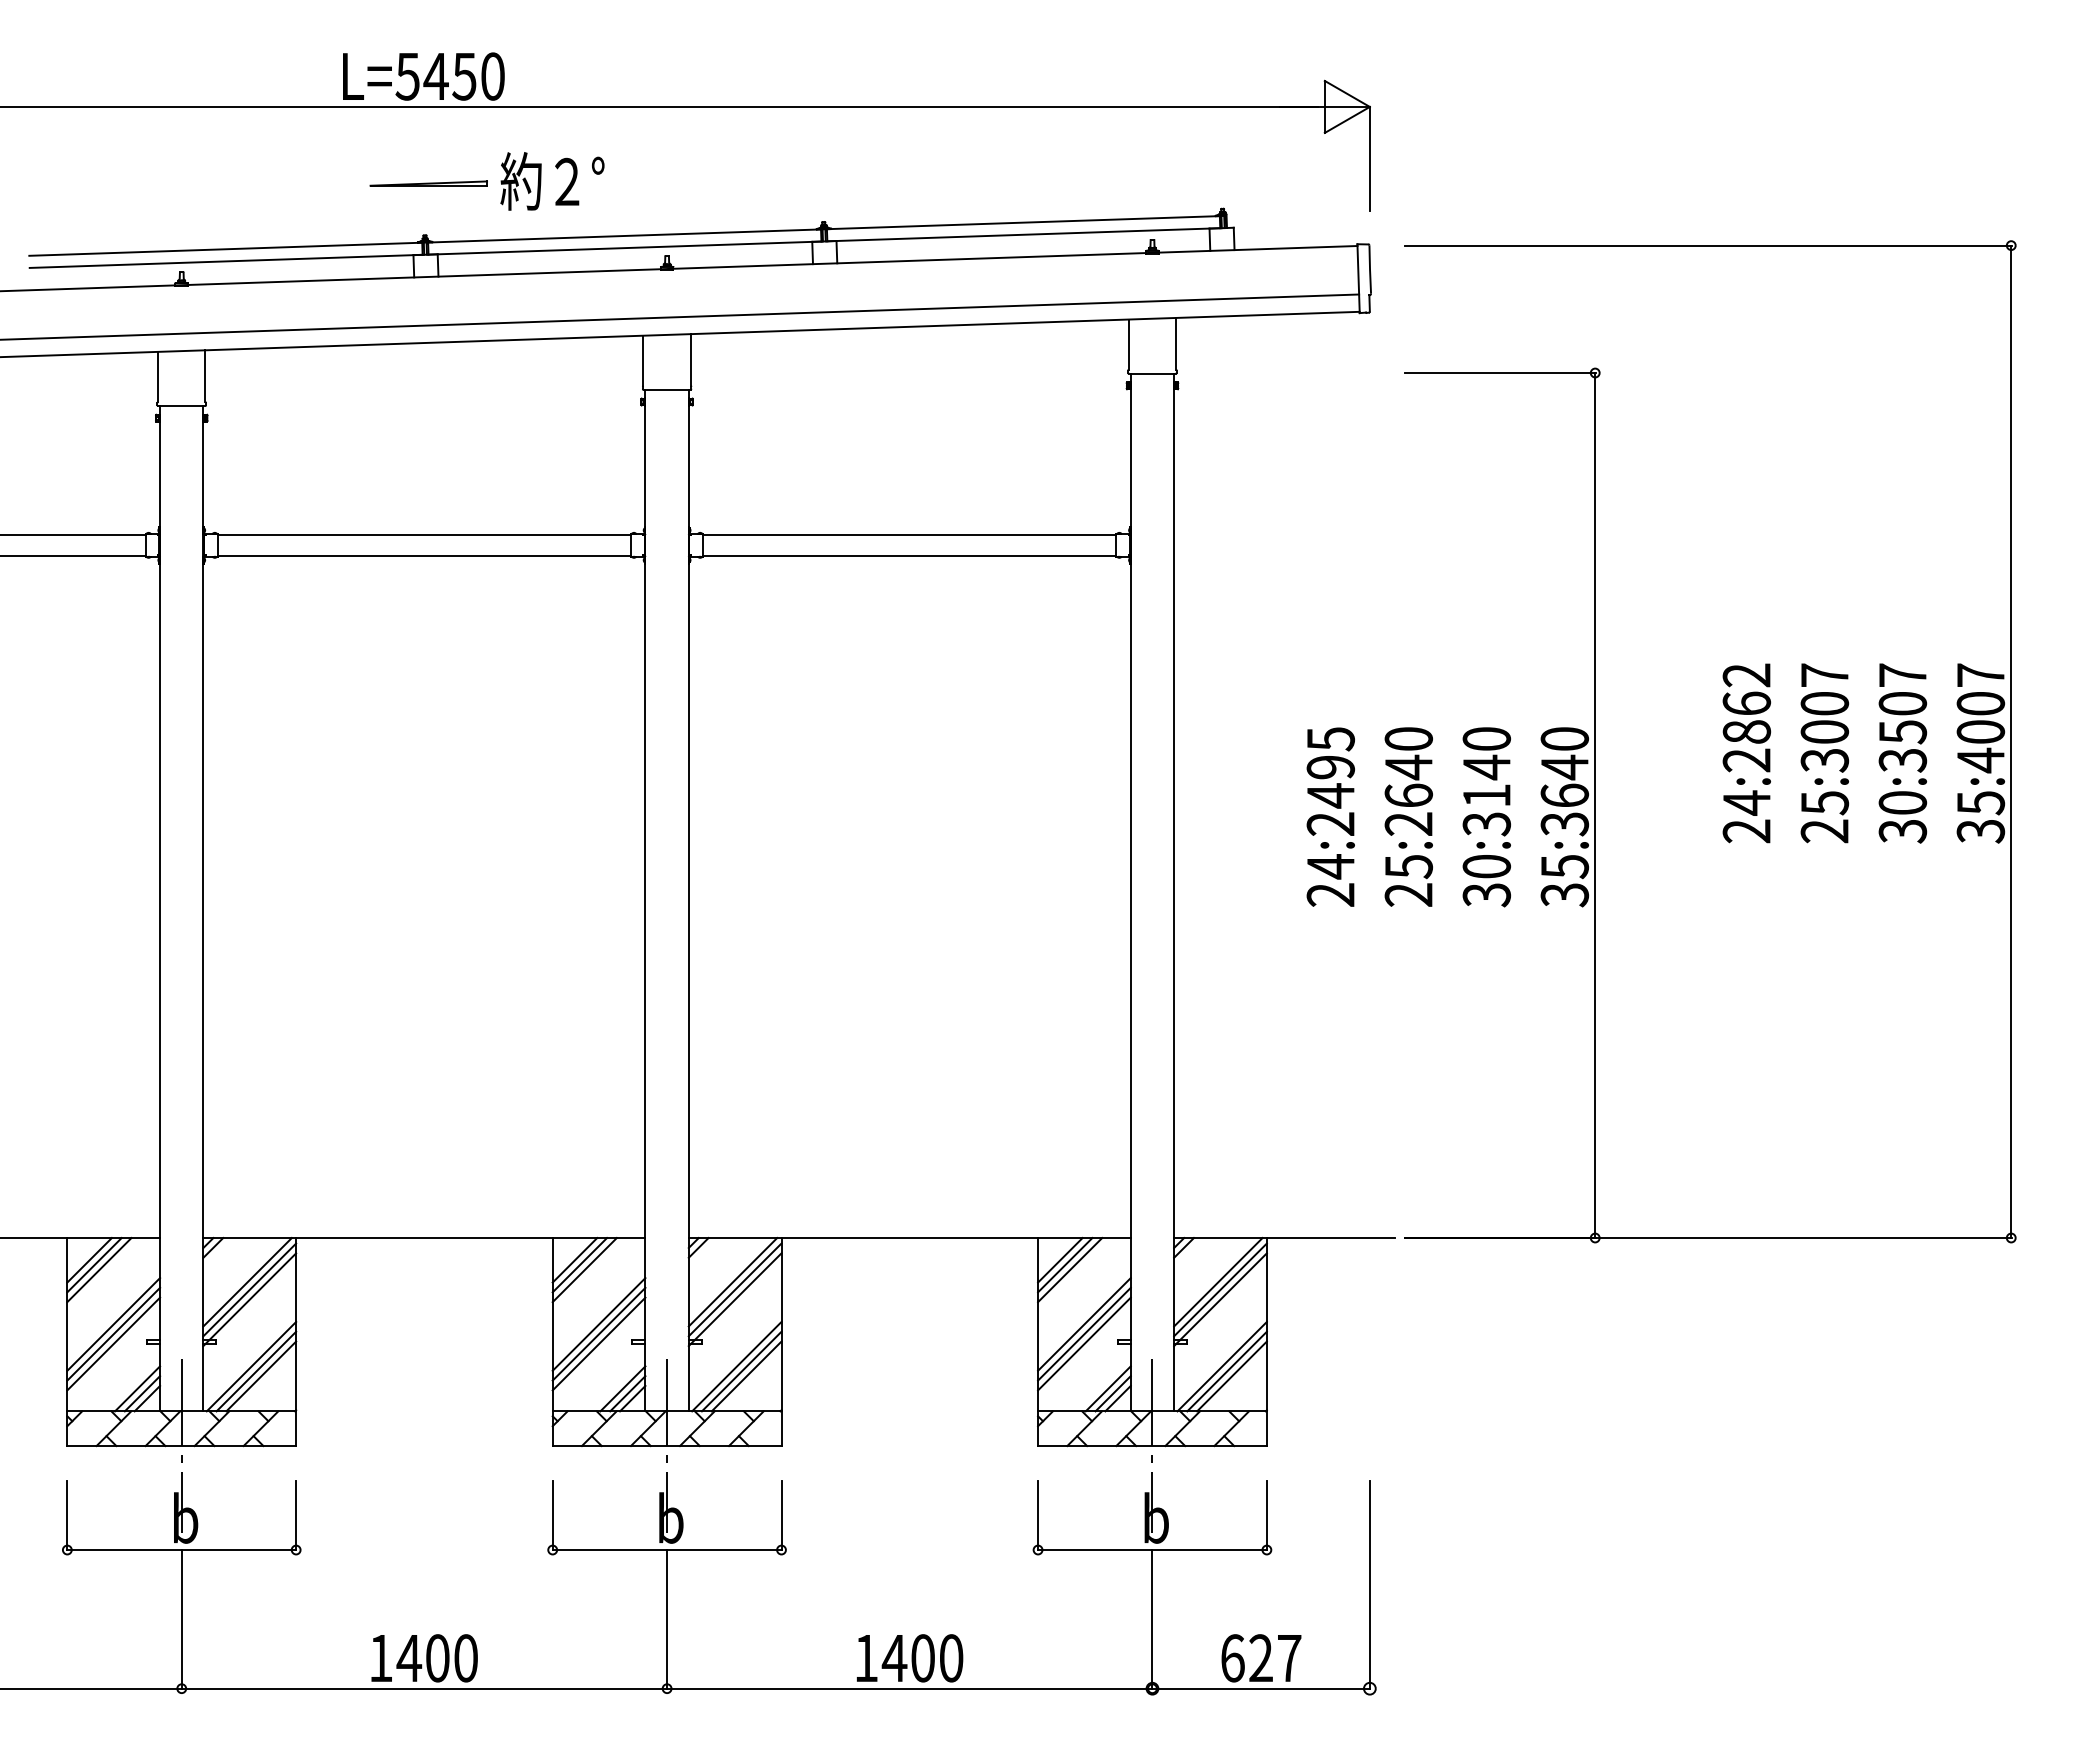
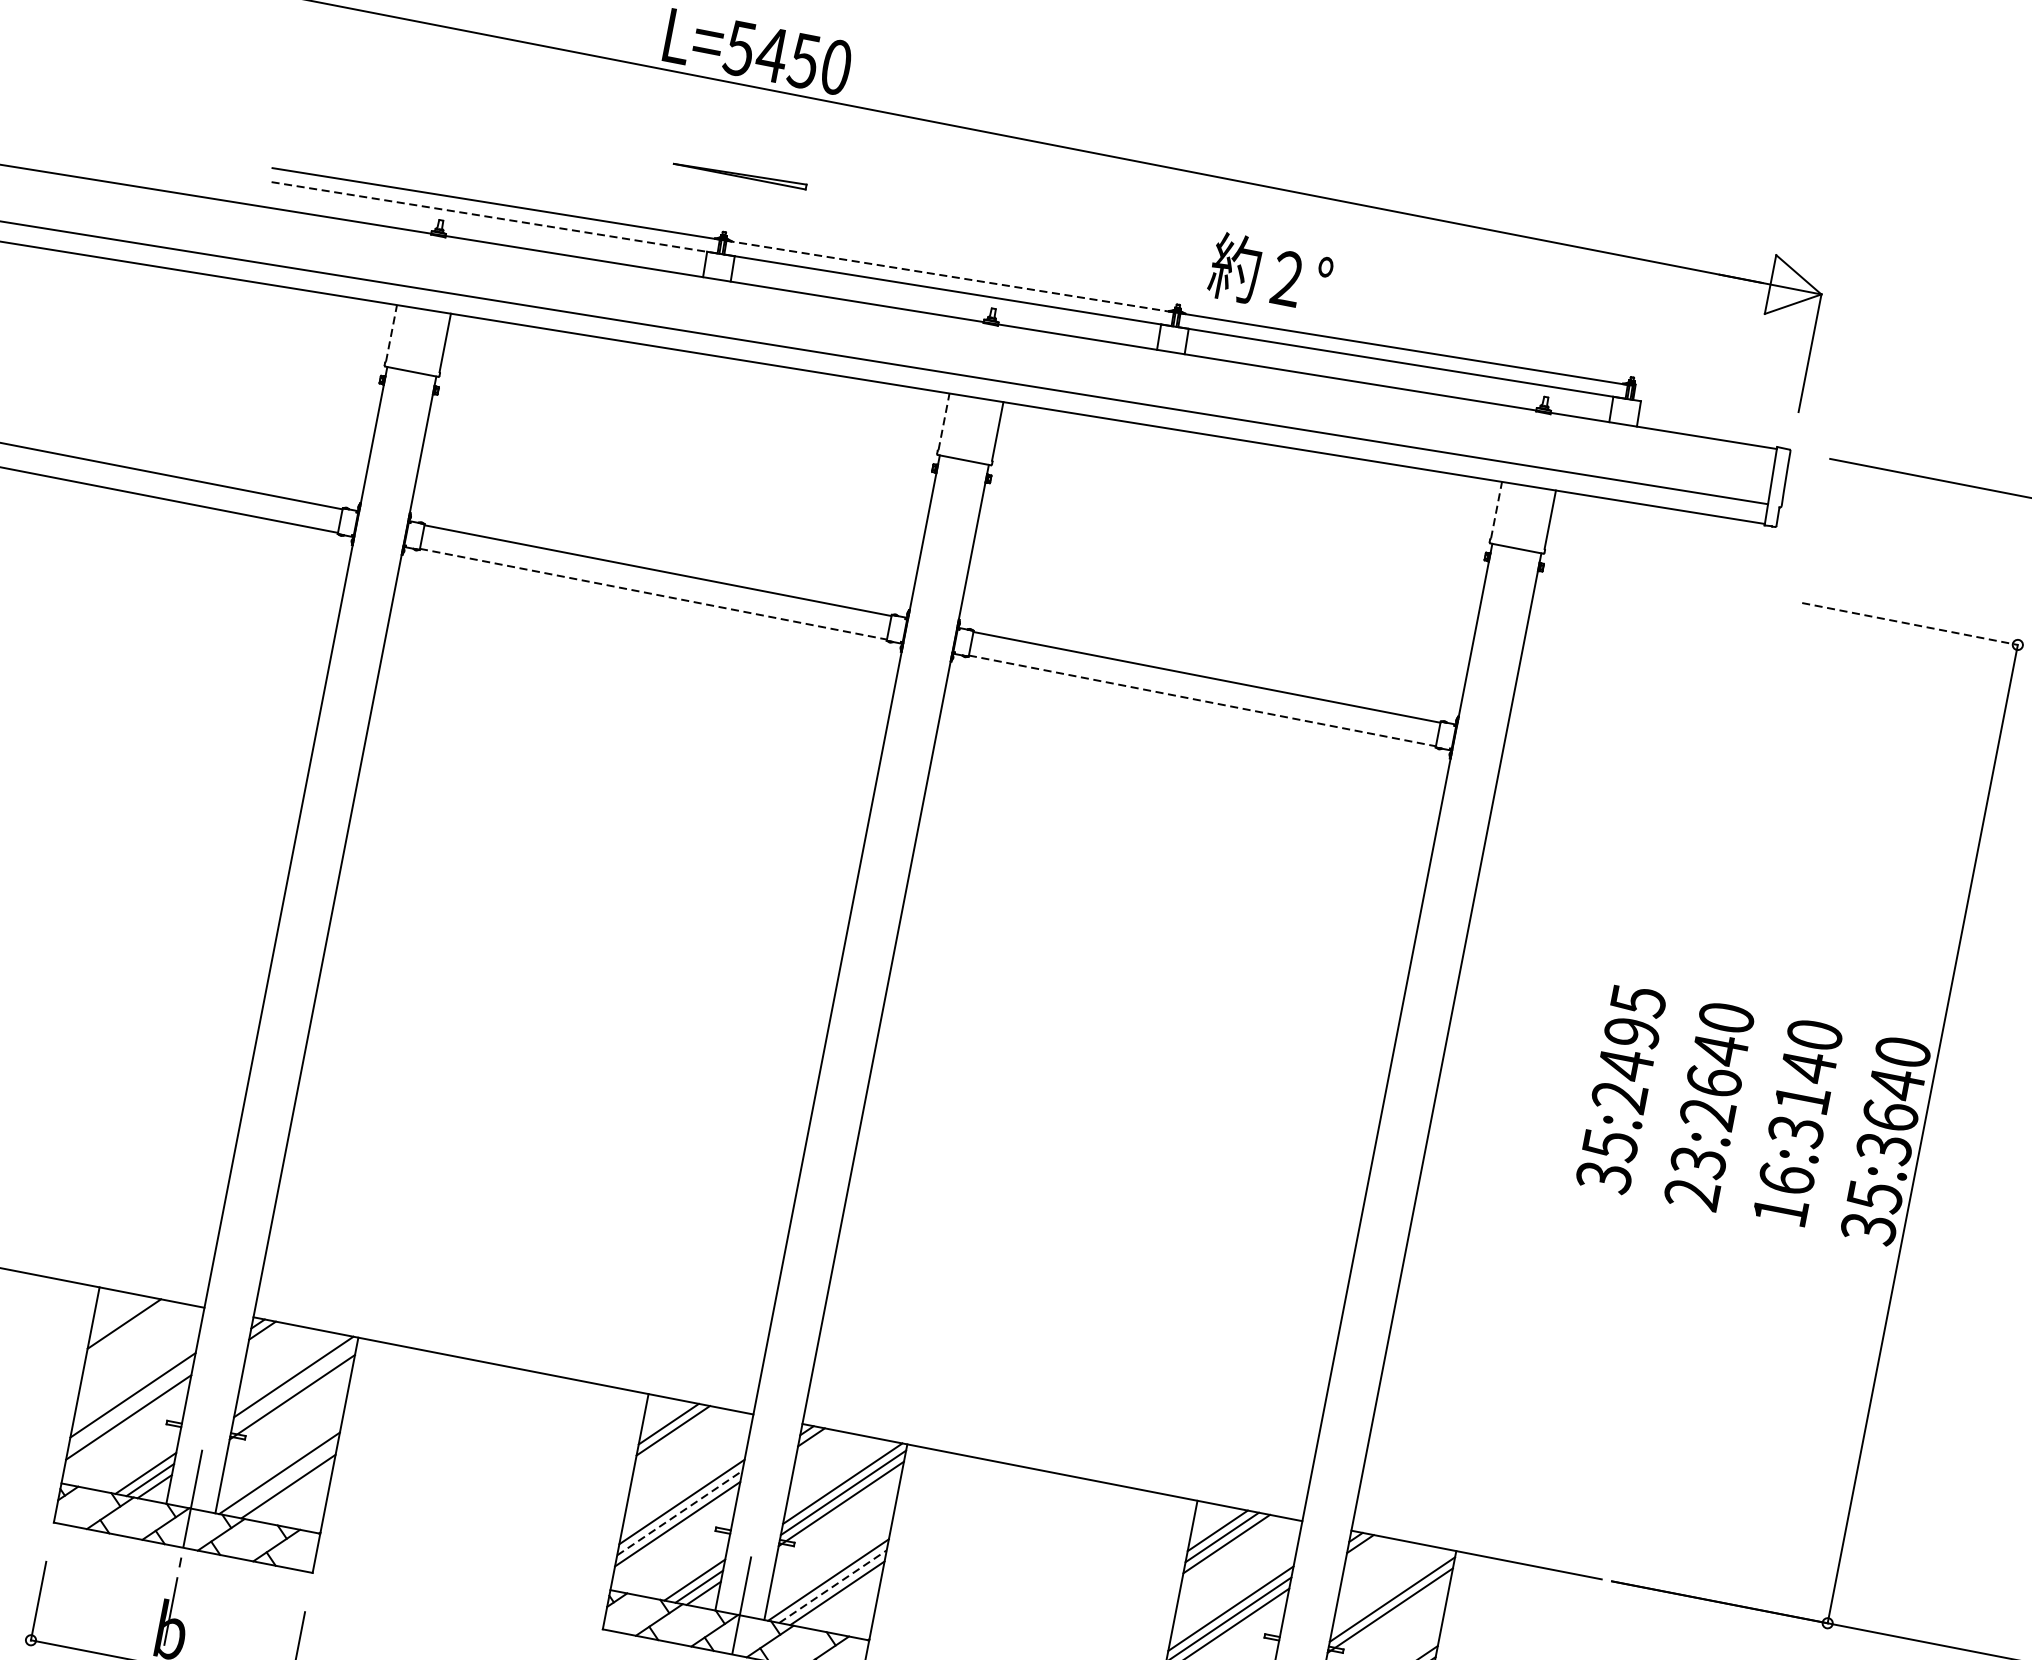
text: (552, 181) -> (1270, 274), moved
line: (624, 235) -> (950, 275), solid -> dashed
line: (226, 261) -> (494, 217), solid -> dashed
line: (1128, 344) -> (1496, 510), solid -> dashed
line: (643, 360) -> (944, 421), solid -> dashed
line: (1500, 373) -> (1910, 624), solid -> dashed
line: (158, 376) -> (392, 333), solid -> dashed
line: (424, 555) -> (653, 593), solid -> dashed
line: (910, 555) -> (1203, 700), solid -> dashed
text: (1408, 866) -> (1698, 1162), 25:2640 -> 23:2640
text: (1331, 880) -> (1607, 1160), 24:2495 -> 35:2495
text: (1486, 880) -> (1783, 1195), 30:3140 -> 16:3140
line: (89, 1260) -> (119, 1317), removed
line: (99, 1270) -> (128, 1331), removed
line: (584, 1270) -> (677, 1437), removed
line: (1218, 1282) -> (1391, 1590), removed
line: (249, 1289) -> (294, 1385), removed
line: (113, 1333) -> (130, 1405), removed
line: (599, 1334) -> (680, 1513), solid -> dashed
line: (256, 1371) -> (284, 1479), removed
line: (742, 1371) -> (833, 1586), solid -> dashed

